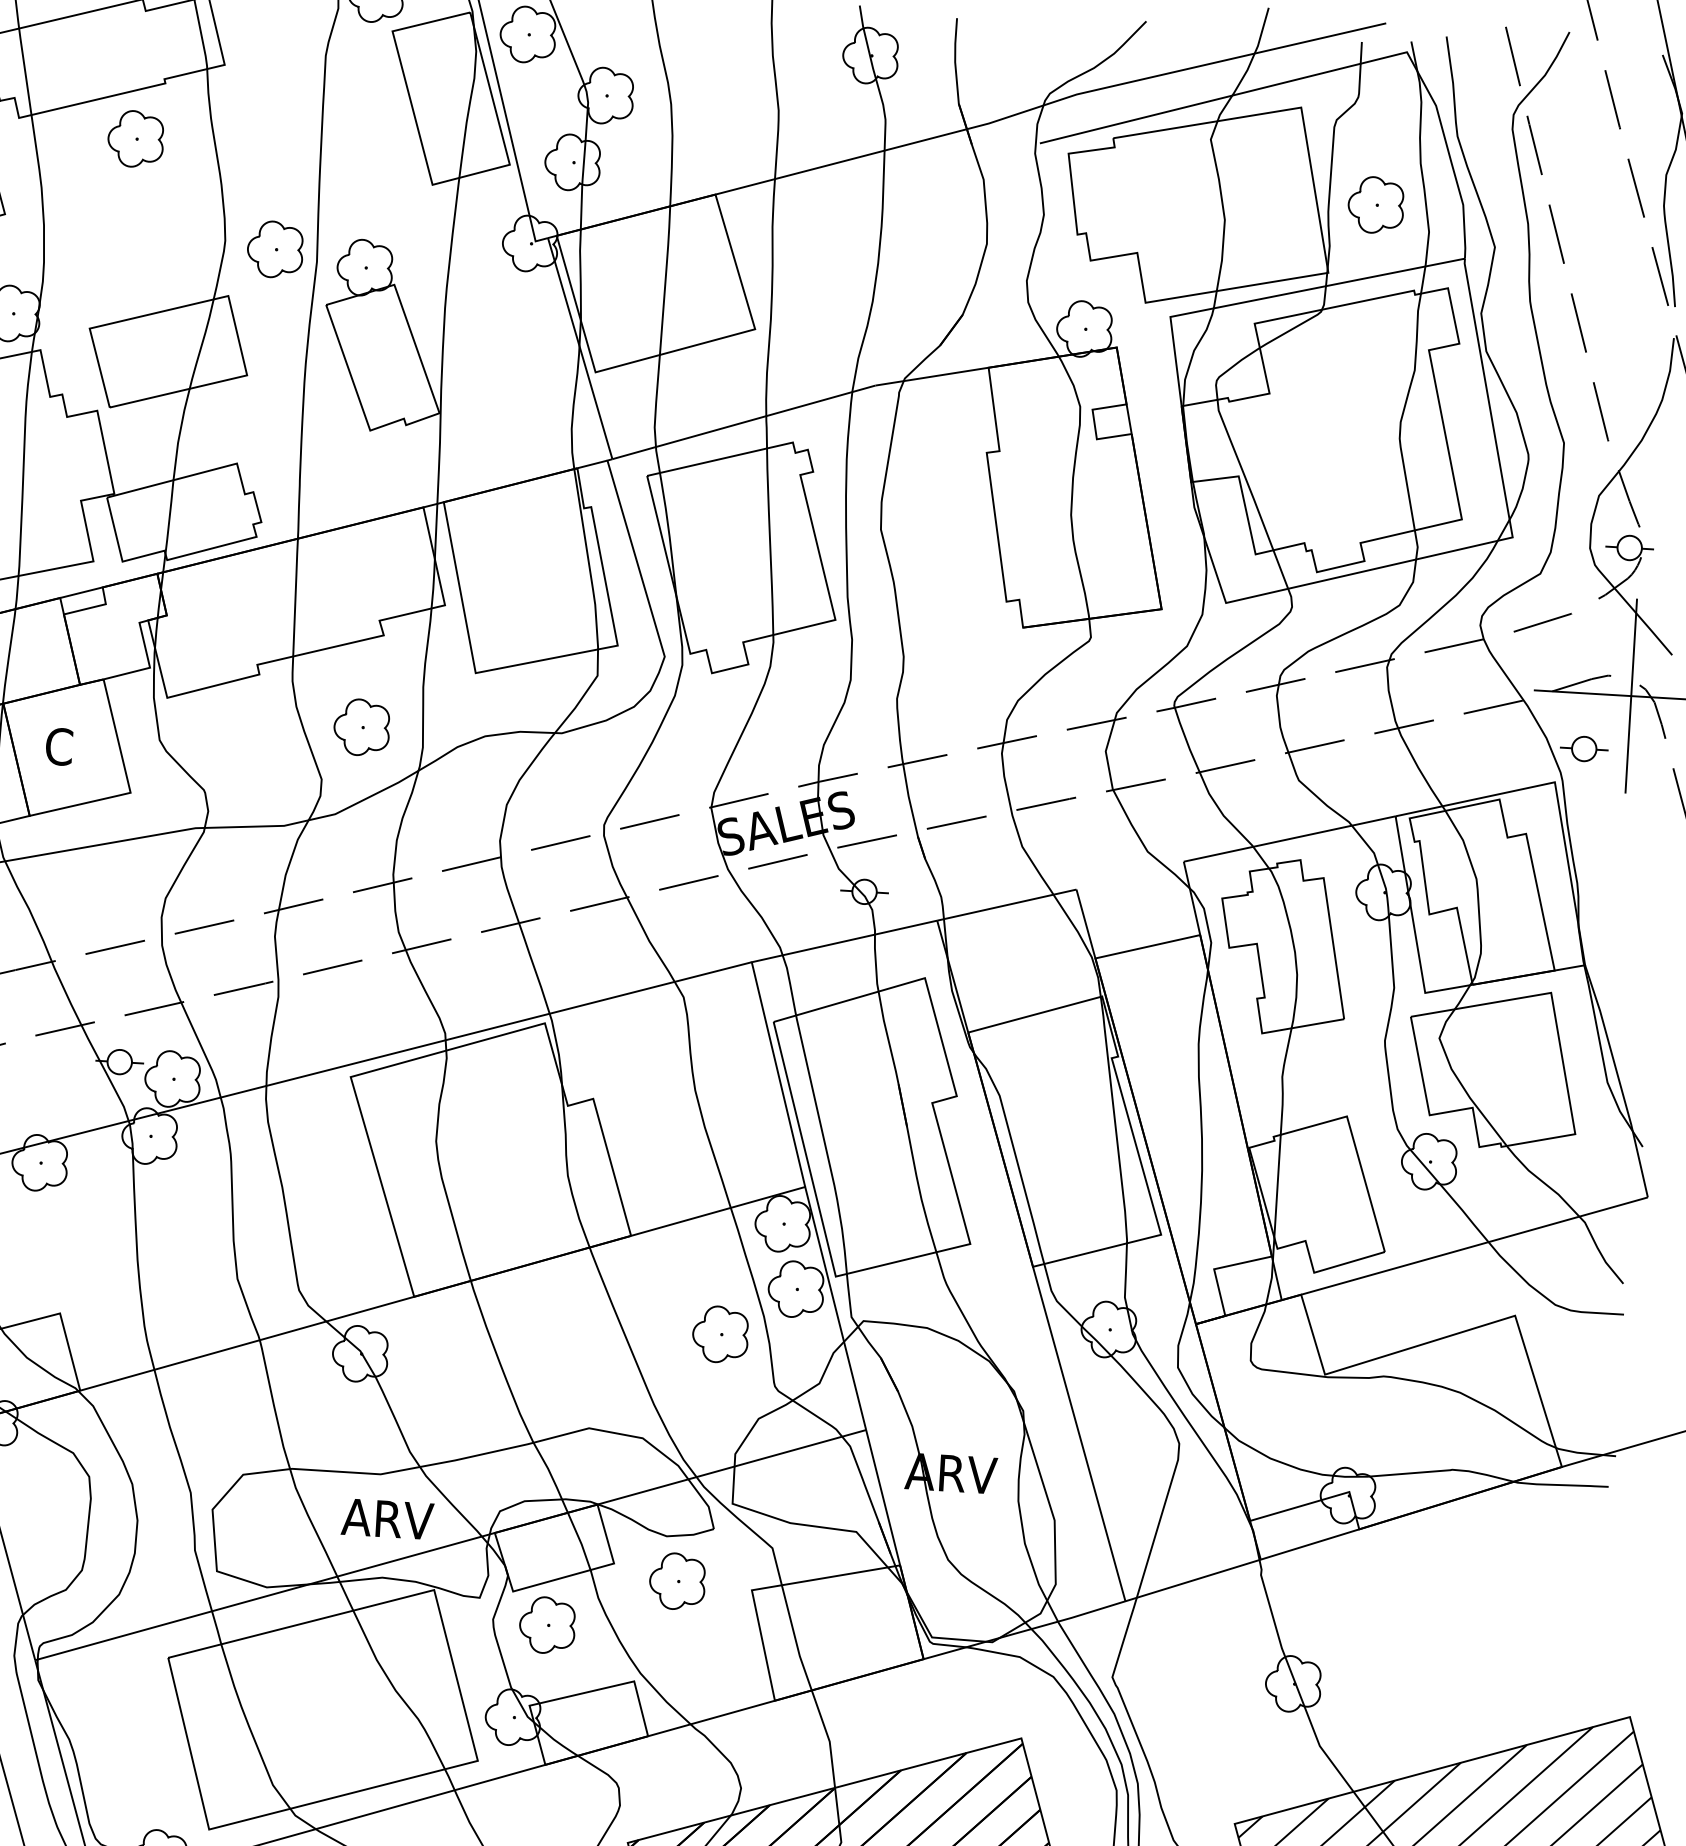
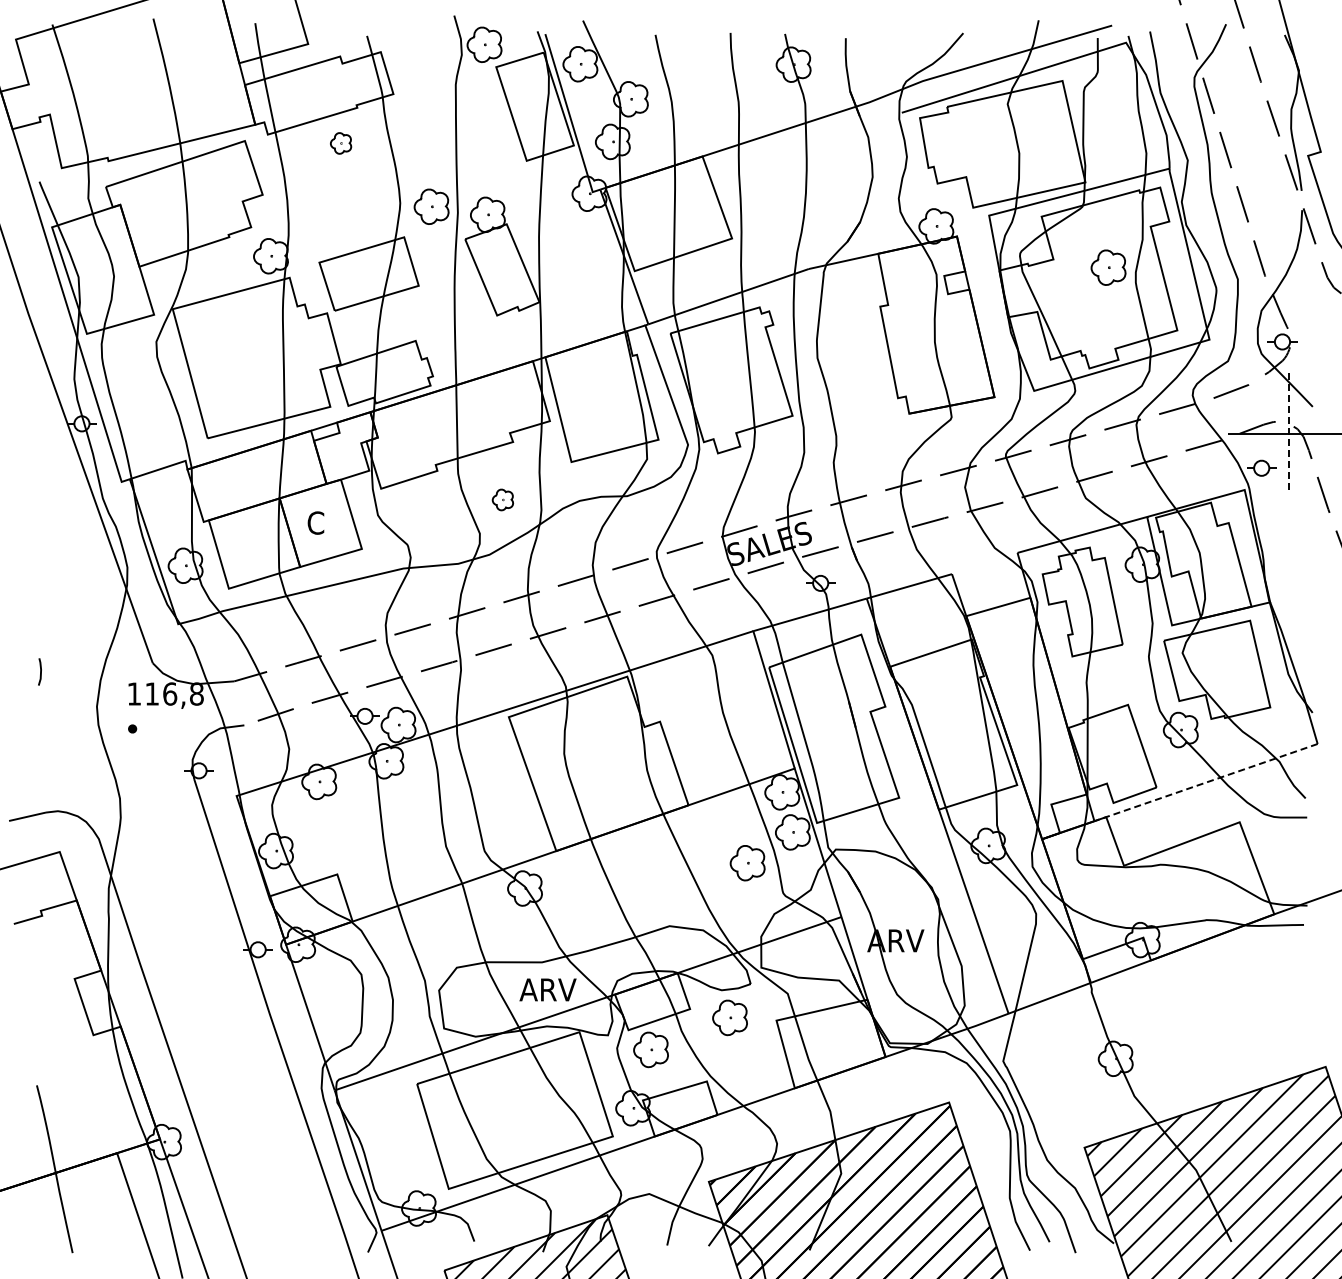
part: (134, 139) -> (340, 143), size x0.6
part: (1375, 204) -> (1108, 267), moved
line: (1630, 695) -> (1288, 433), solid -> dashed
part: (361, 726) -> (502, 499), size x0.6
line: (1463, 1248) -> (1205, 782), solid -> dashed

